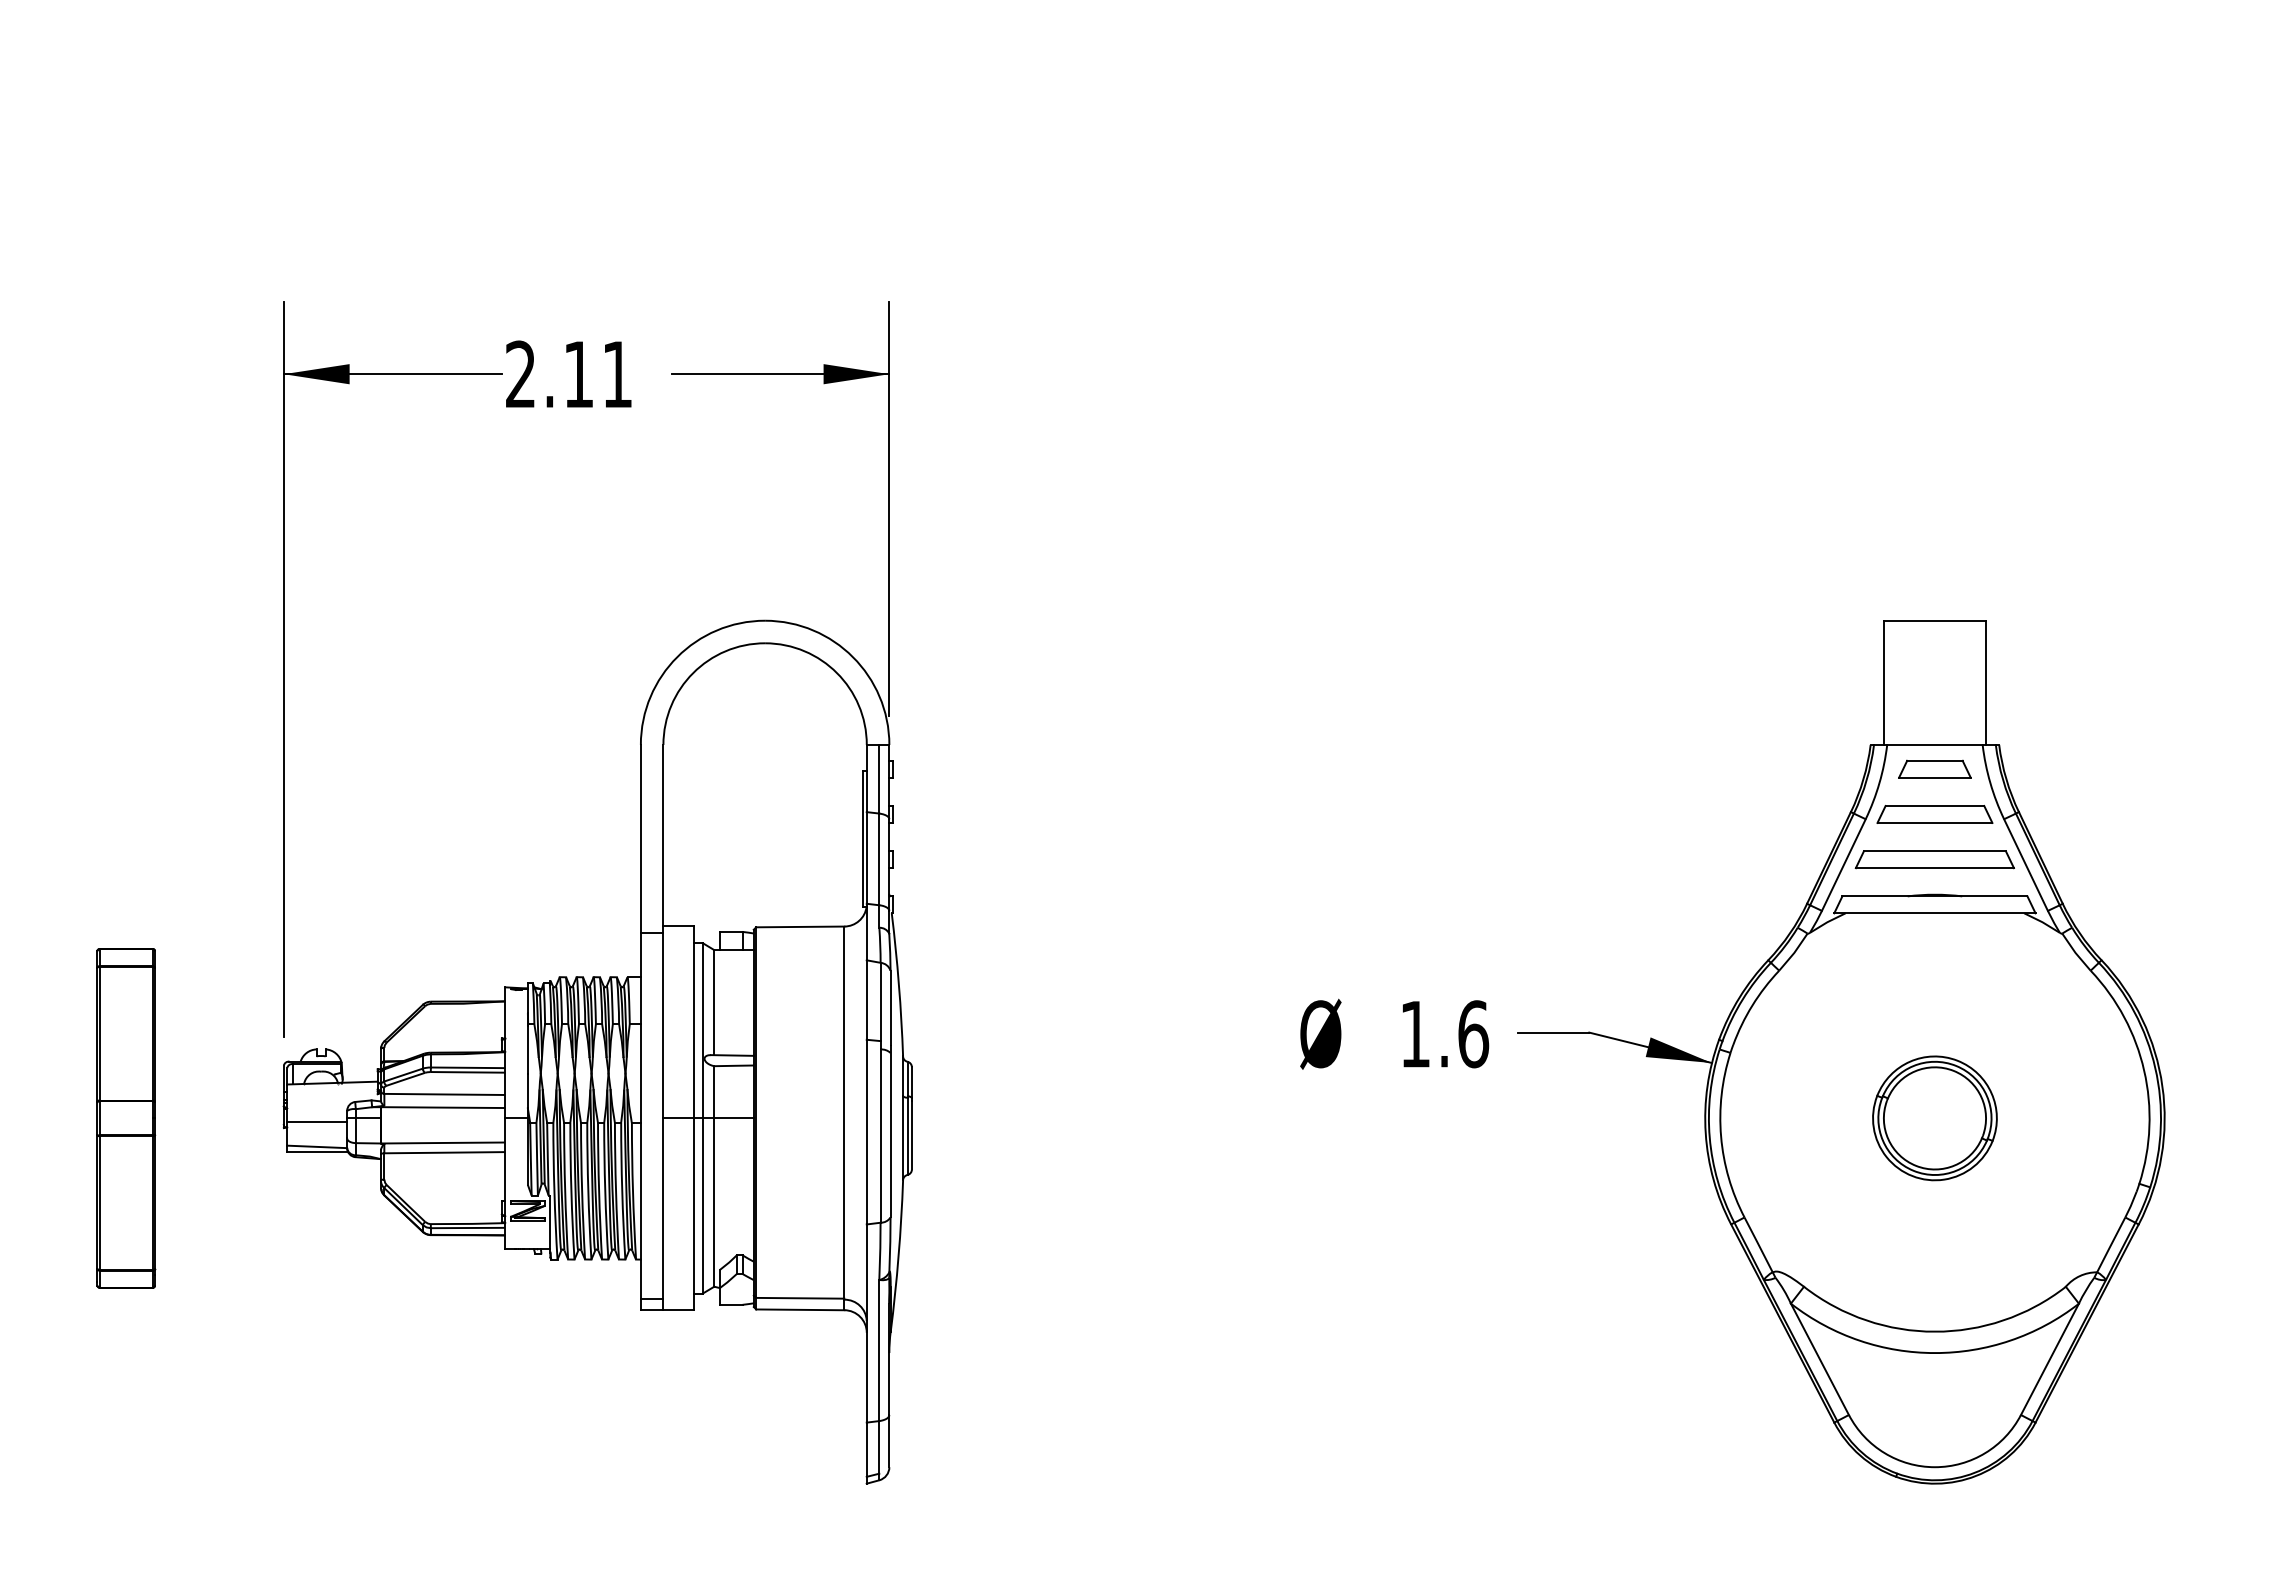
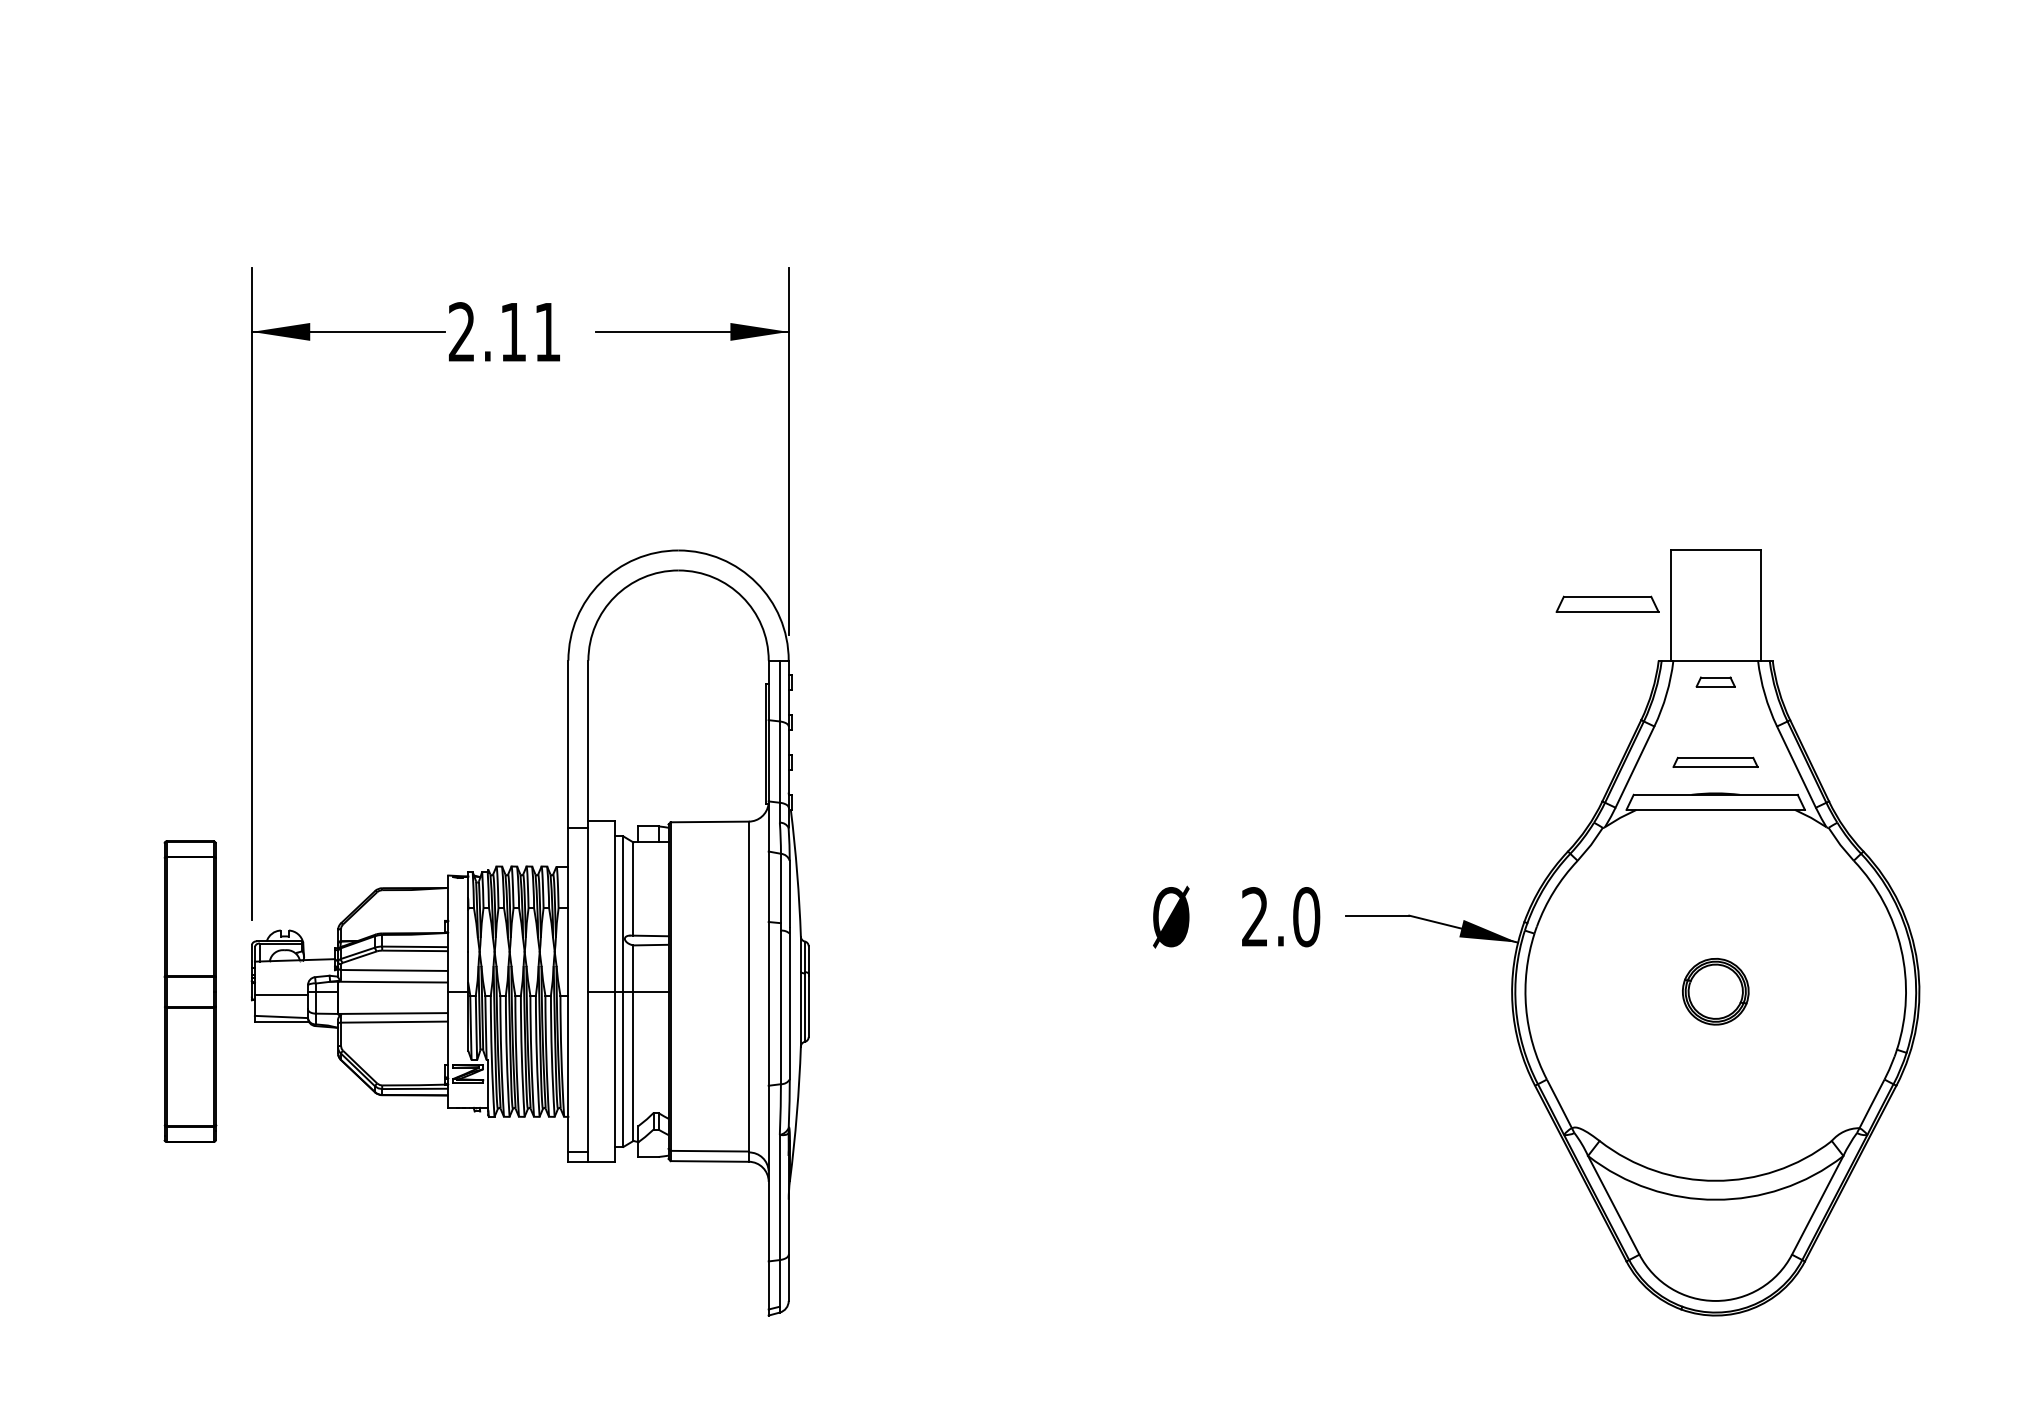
part: (1934, 768) -> (1715, 681), size x0.6
part: (1934, 814) -> (1607, 604), moved
part: (1934, 859) -> (1715, 762), size x0.6
text: (1444, 1034) -> (1280, 917), 1.6 -> 2.0
part: (126, 1118) -> (190, 991), moved
part: (1934, 1118) -> (1715, 991), size x0.6

